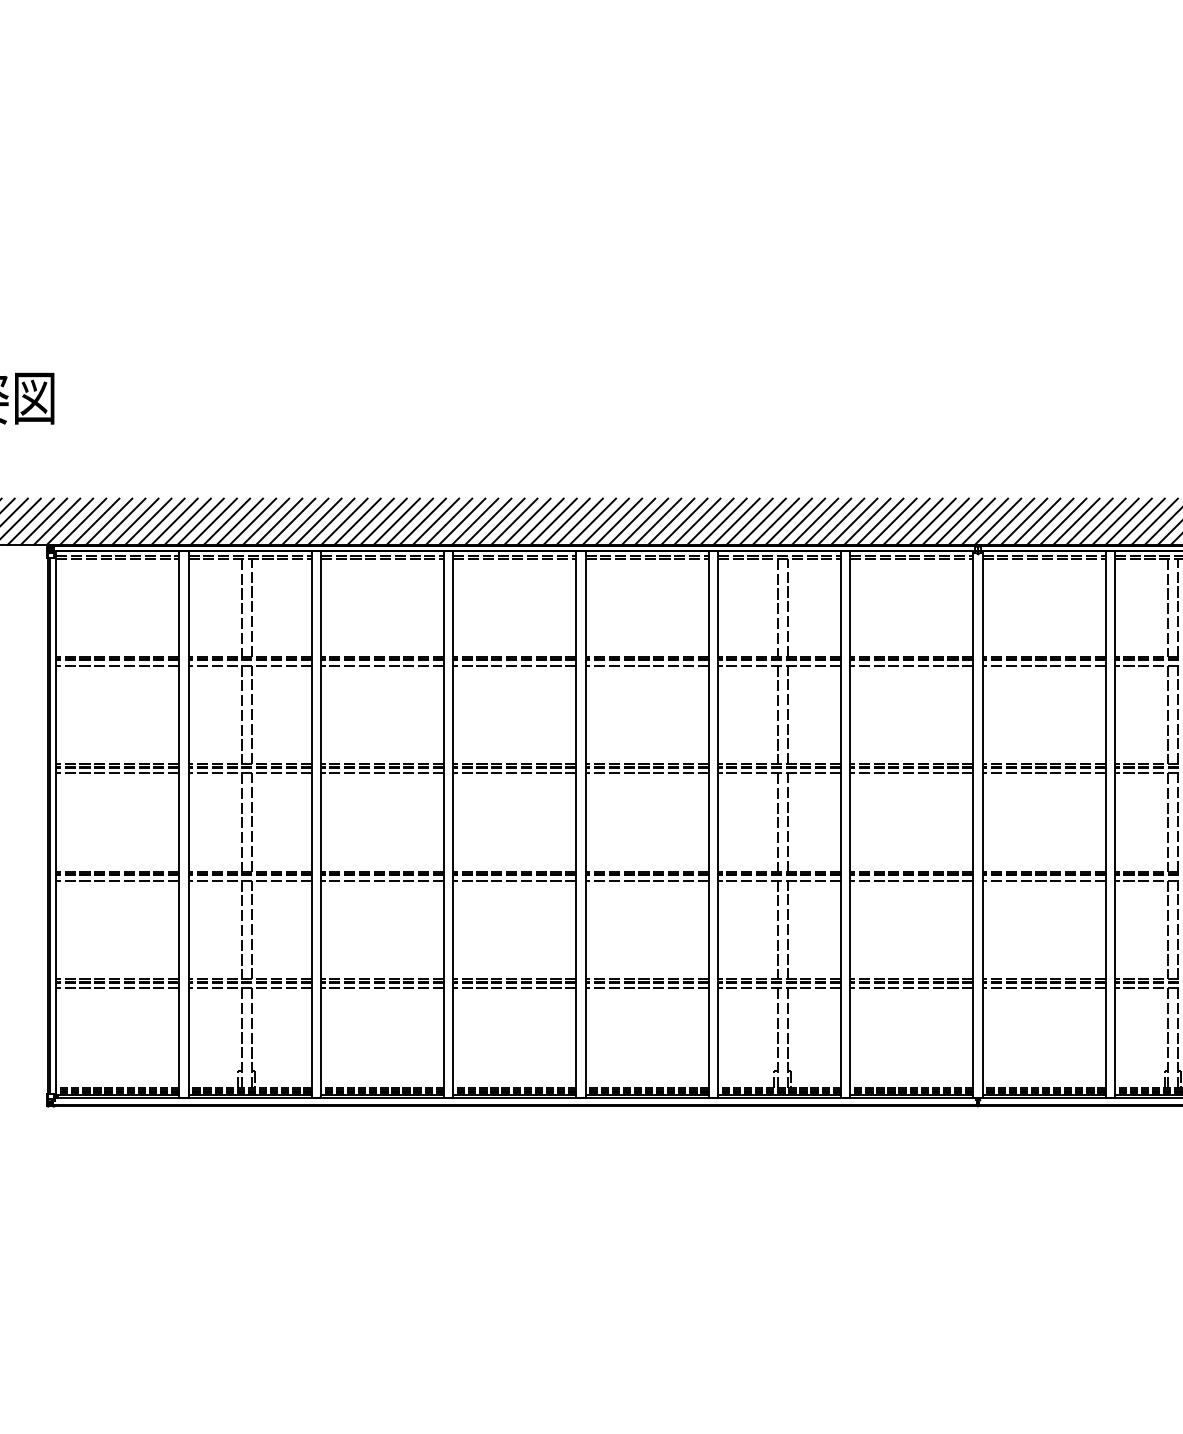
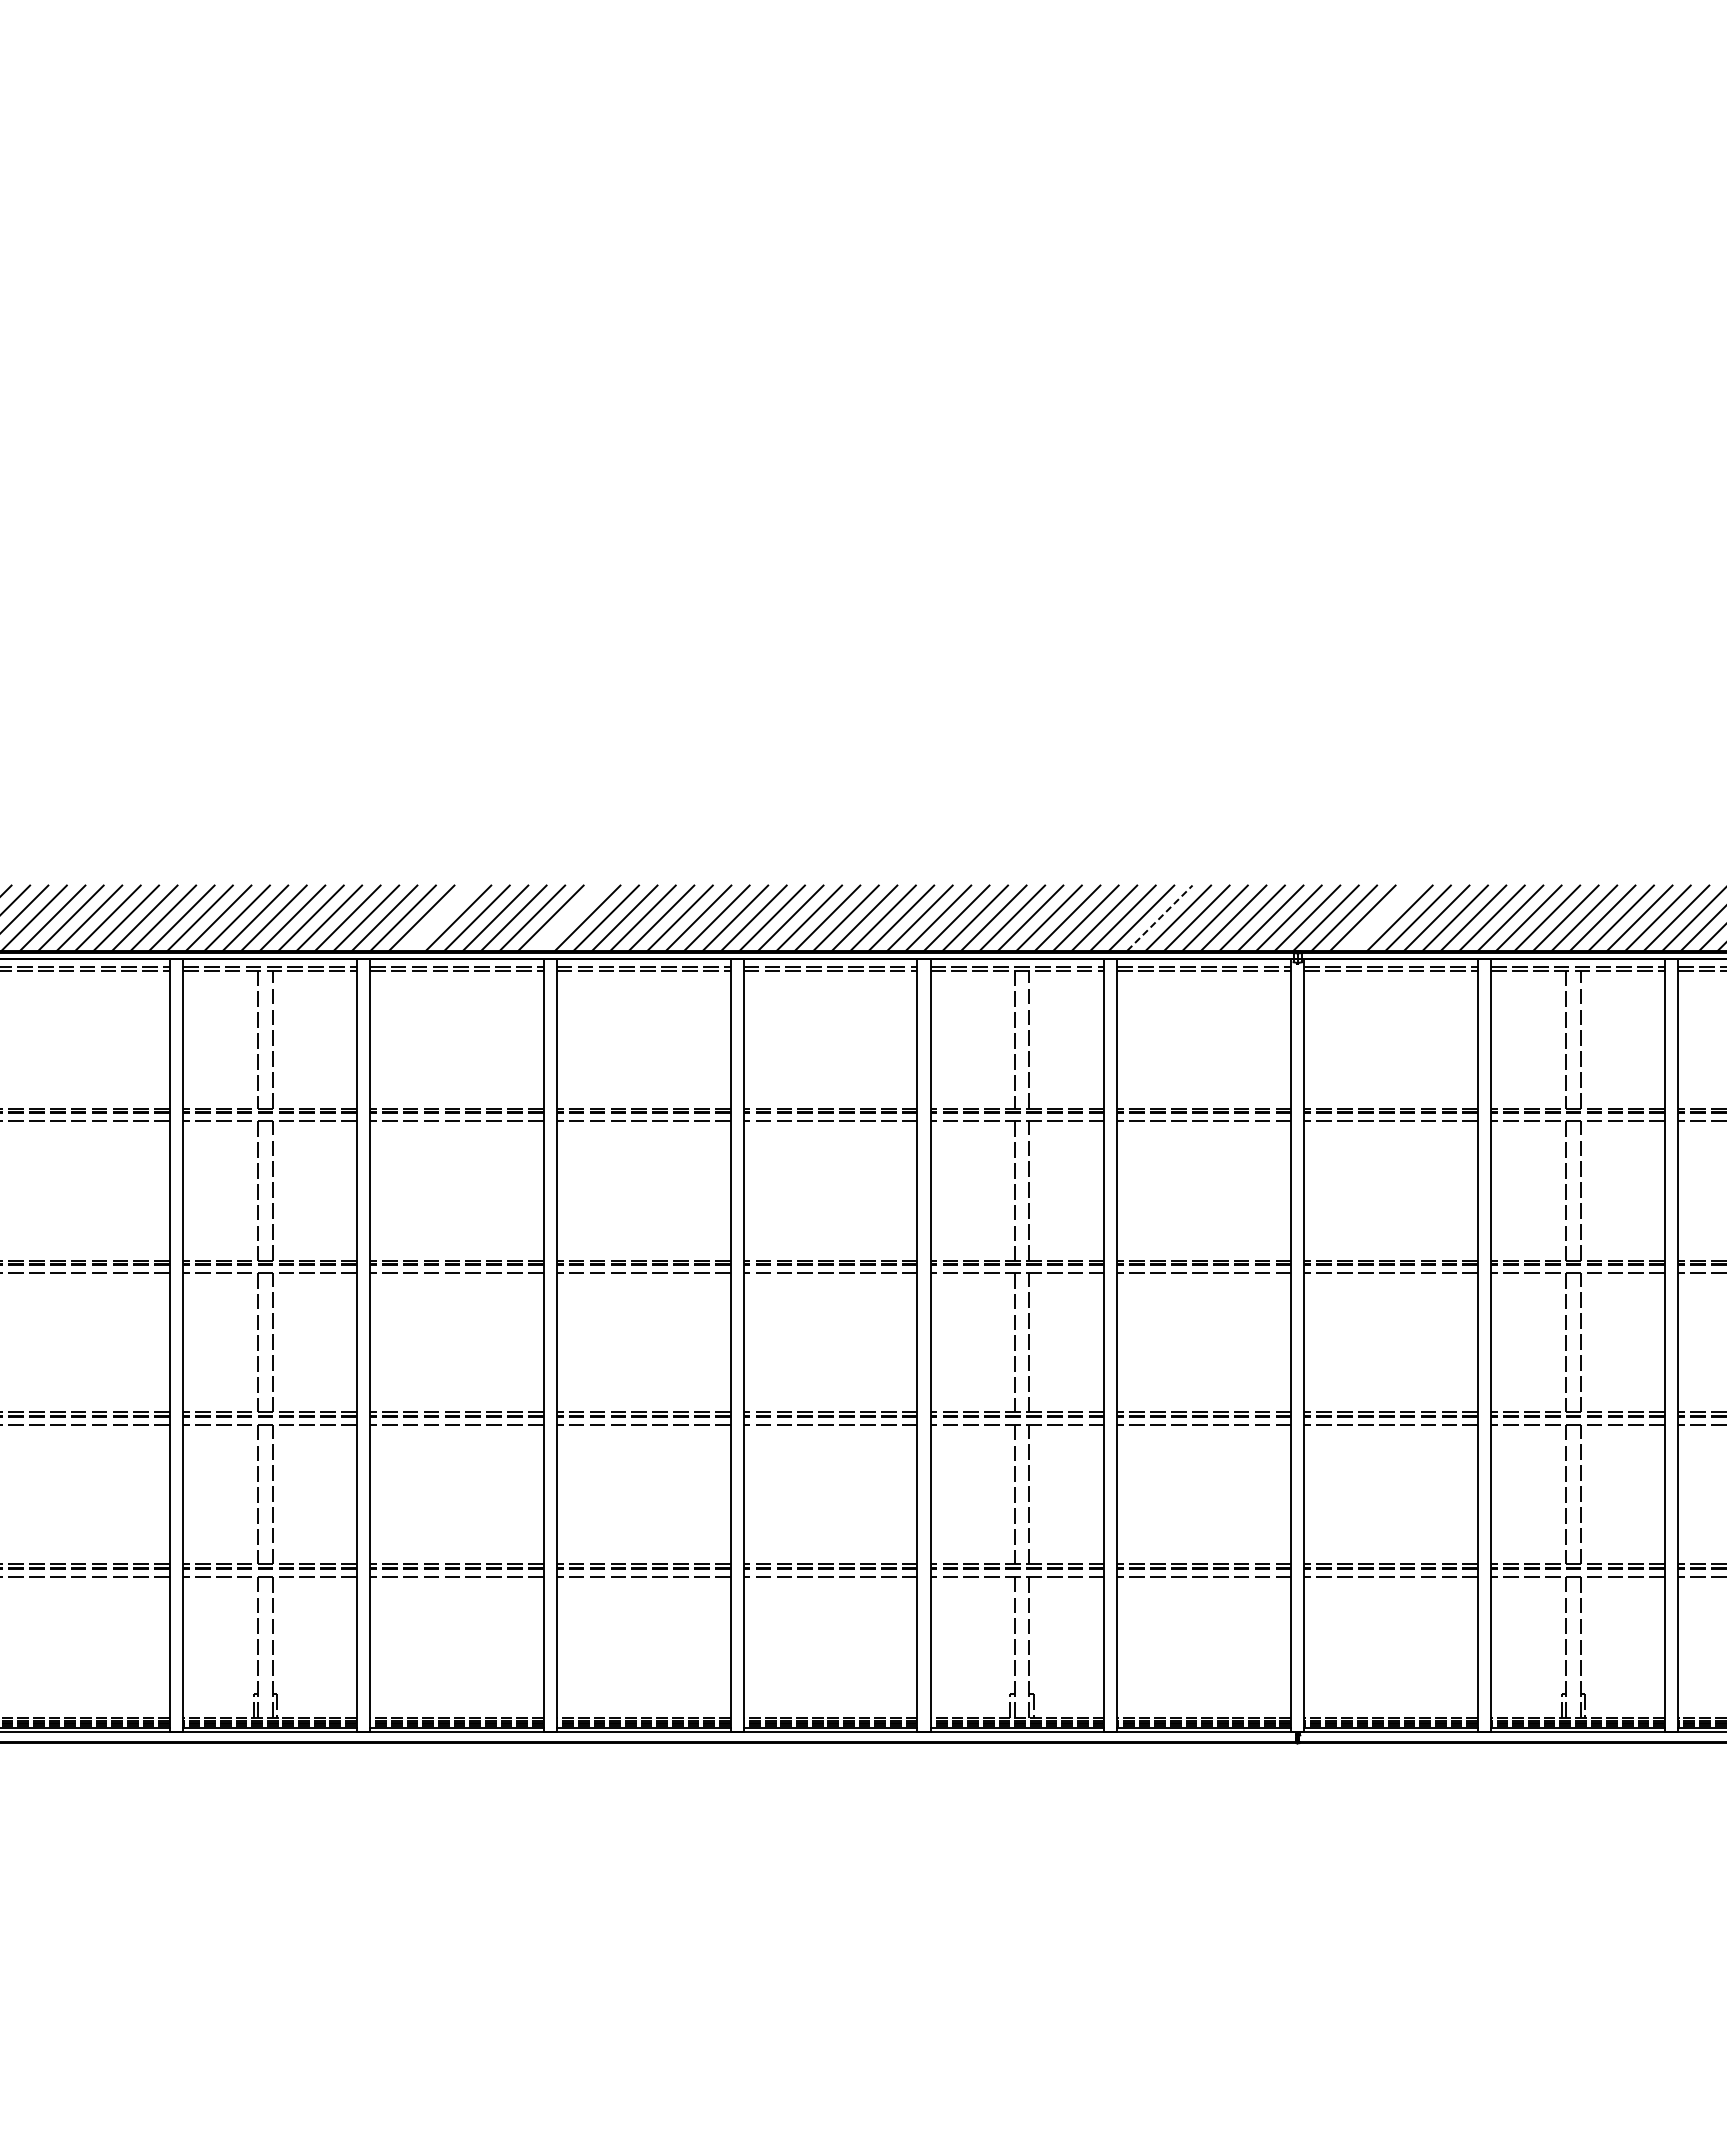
line: (370, 521) -> (440, 917), removed
line: (462, 521) -> (569, 917), removed
line: (880, 521) -> (1160, 917), solid -> dashed
line: (1037, 521) -> (1381, 917), removed

